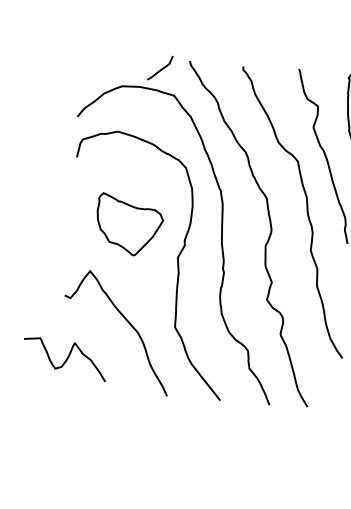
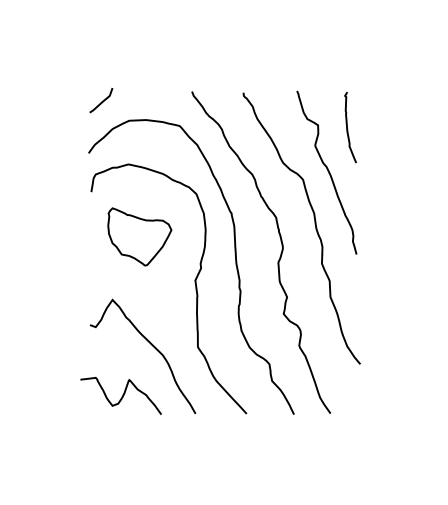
curve: (161, 68) -> (102, 100), moved
part: (129, 224) -> (139, 236), moved
curve: (65, 359) -> (121, 396), moved

